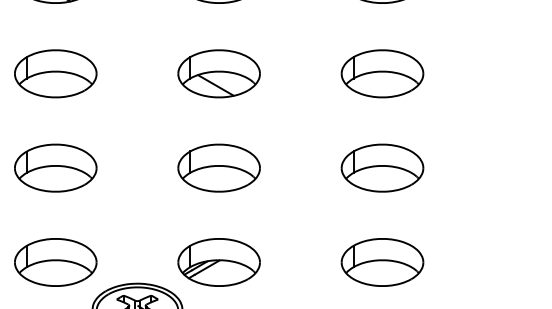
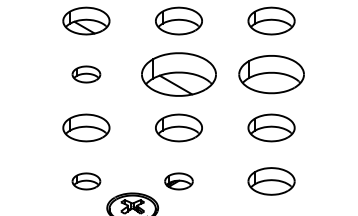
part: (55, 73) -> (86, 74), size x0.6
part: (218, 73) -> (178, 74), size x1.6
part: (382, 73) -> (271, 74), size x1.4
part: (55, 262) -> (86, 181), size x0.6
part: (218, 262) -> (178, 181), size x0.6

